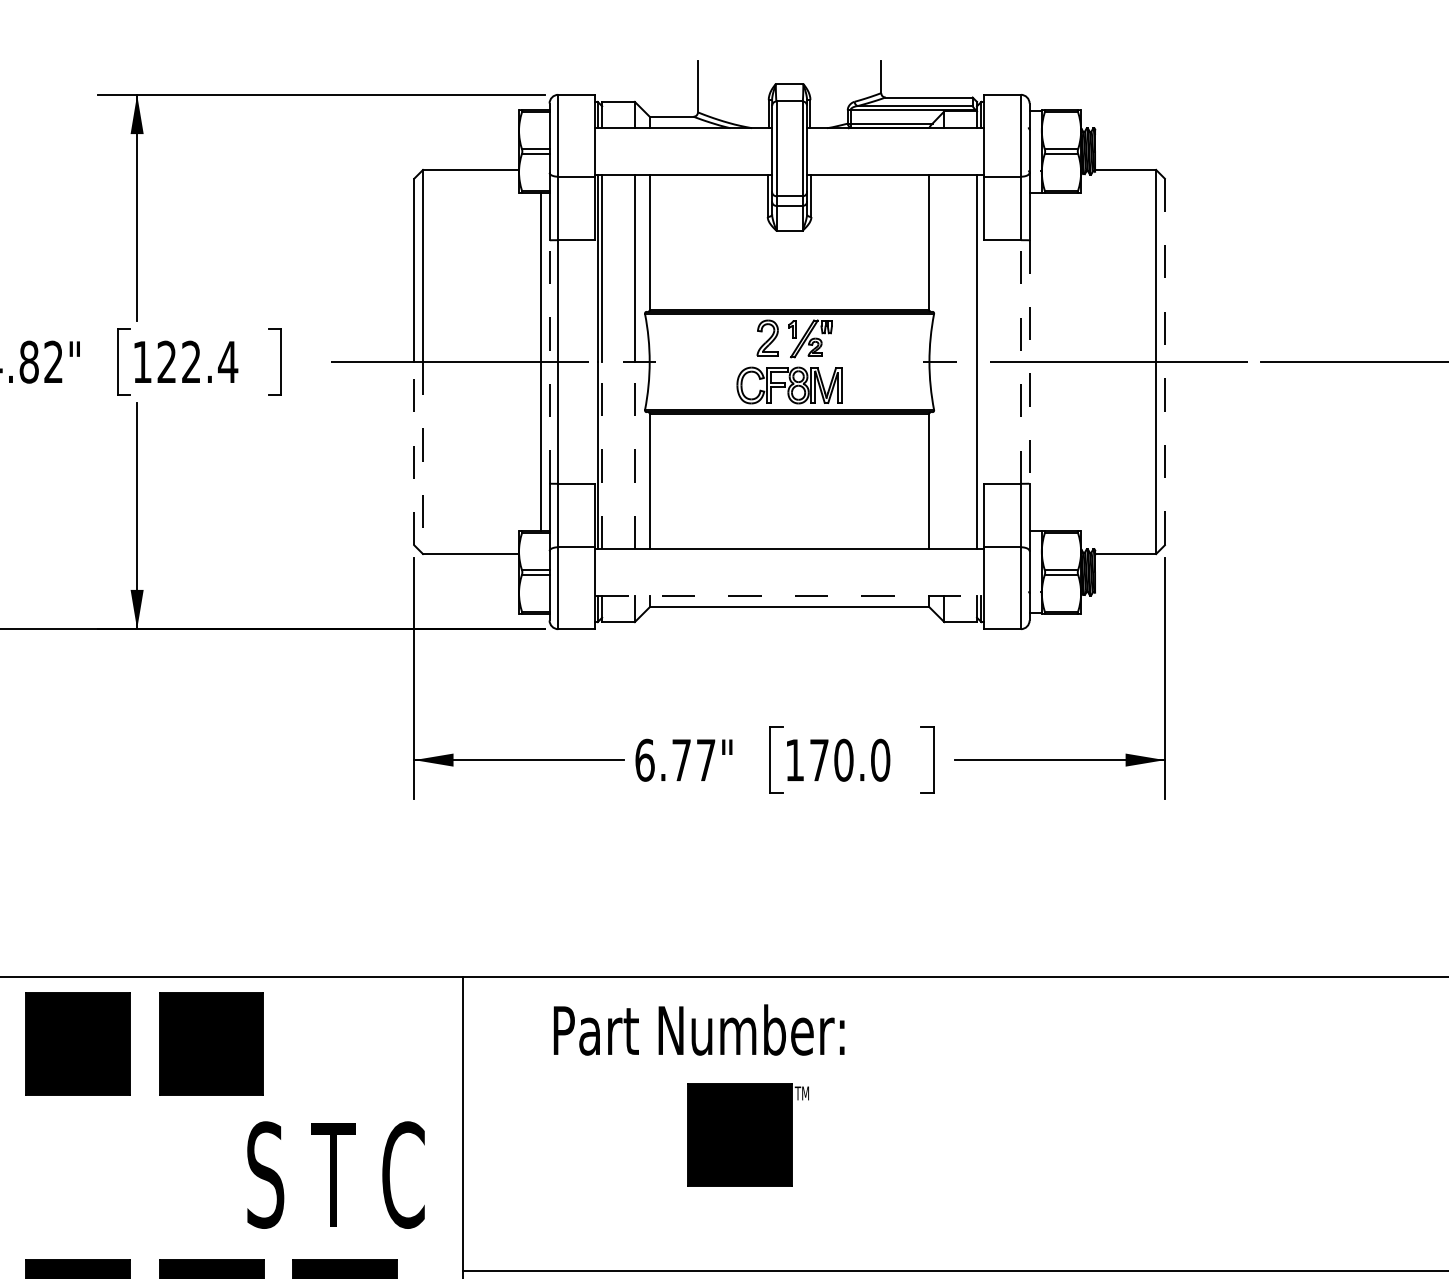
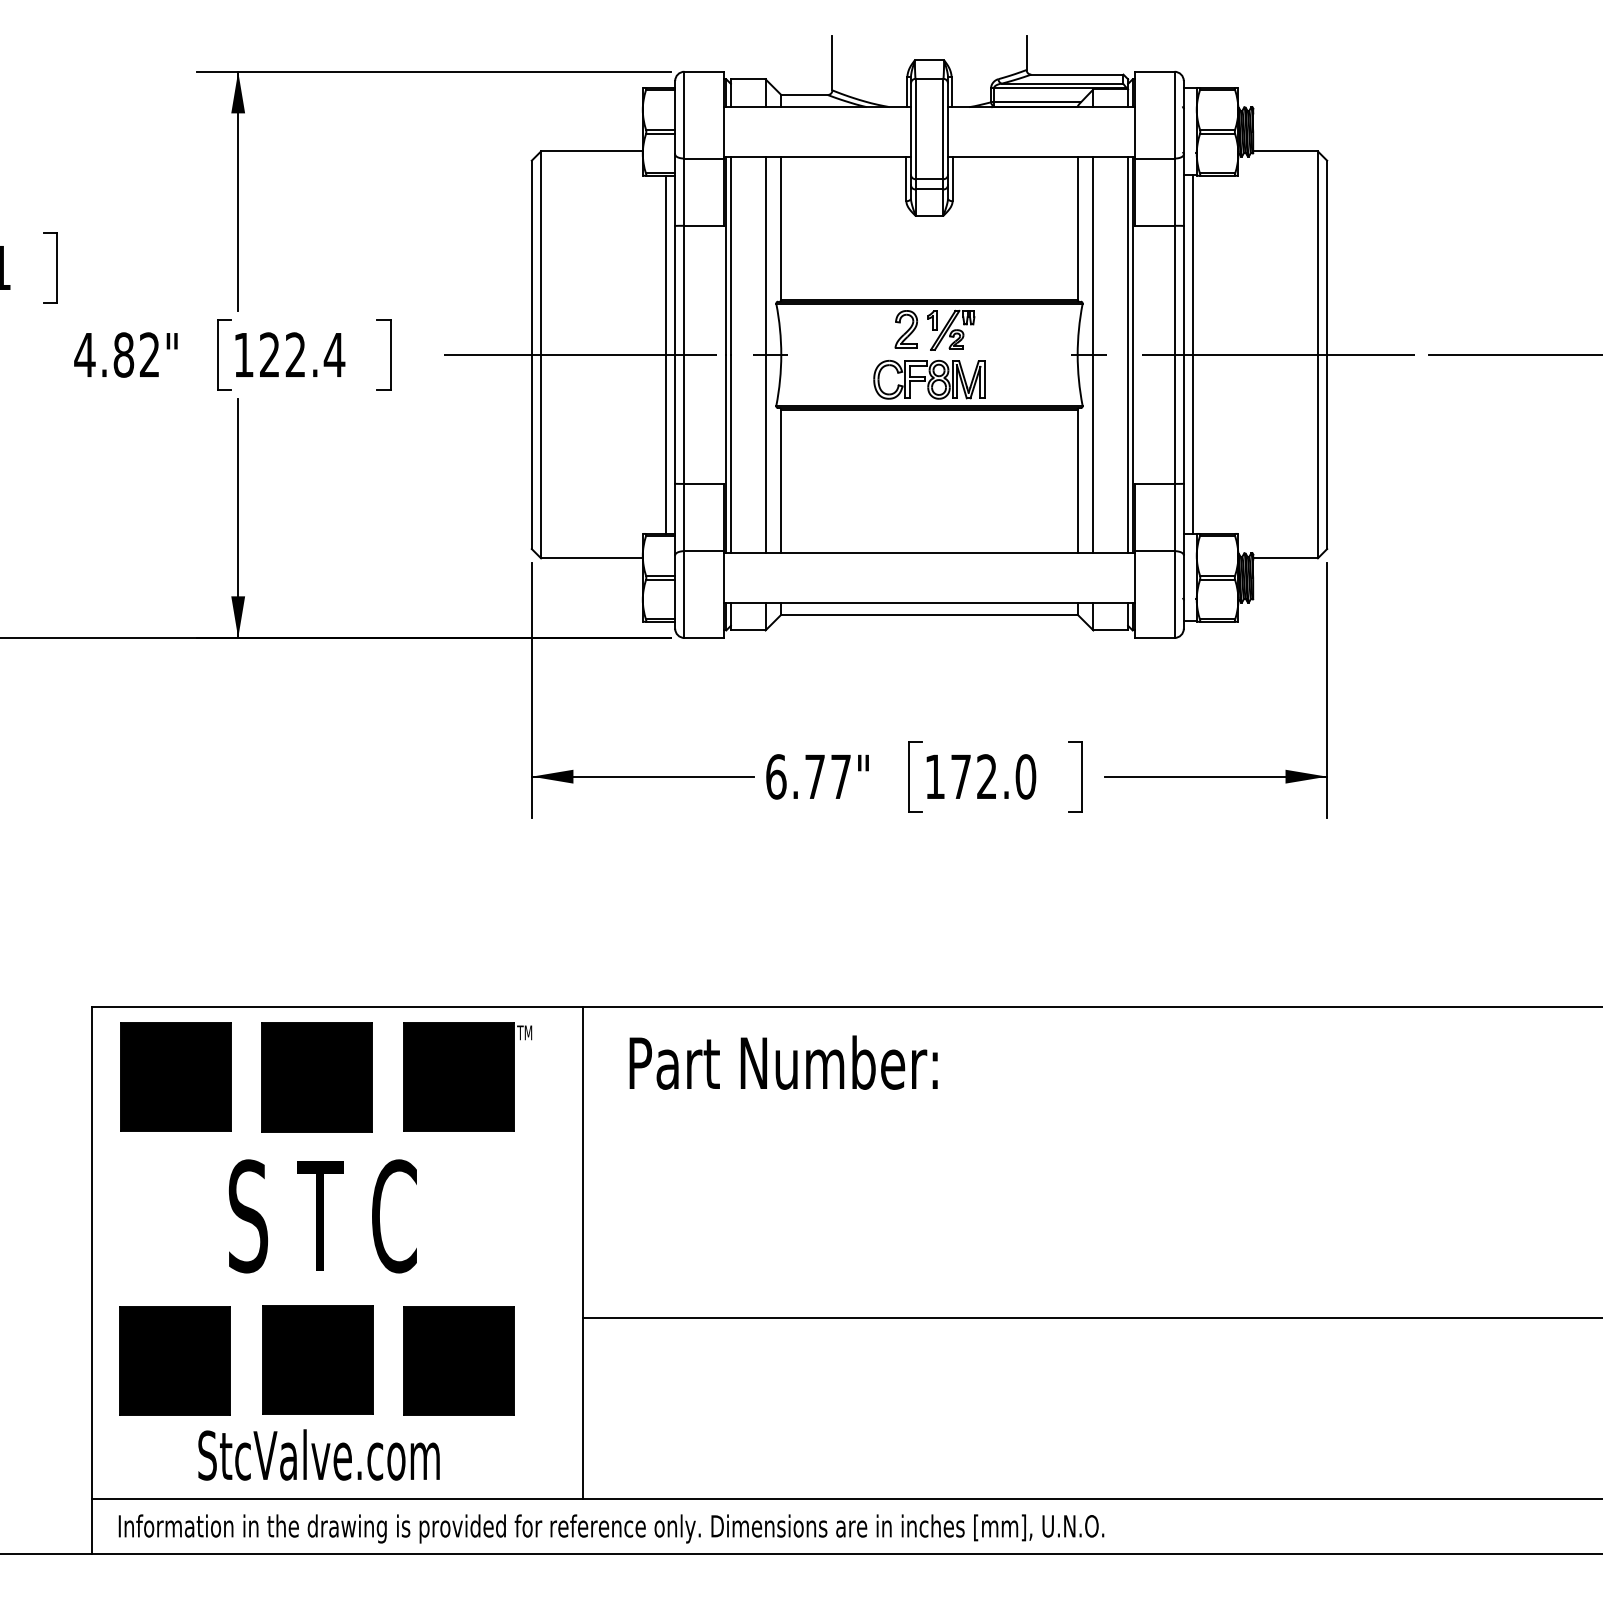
line: (549, 361) -> (675, 354), dashed -> solid
line: (944, 361) -> (1093, 354), added
line: (981, 361) -> (1132, 354), added
line: (1020, 361) -> (1174, 354), dashed -> solid
line: (1029, 361) -> (1183, 354), dashed -> solid
line: (1038, 361) -> (1193, 354), added
line: (1165, 362) -> (1327, 355), dashed -> solid
line: (413, 453) -> (531, 451), dashed -> solid
line: (601, 455) -> (730, 453), dashed -> solid
line: (634, 455) -> (765, 453), dashed -> solid
line: (423, 457) -> (541, 456), dashed -> solid
line: (789, 595) -> (929, 602), dashed -> solid
text: (843, 759) -> (986, 776), 170.0 -> 172.0
text: (698, 1029) -> (783, 1062), moved
part: (748, 1134) -> (467, 1076), moved
text: (335, 1175) -> (322, 1216), moved

